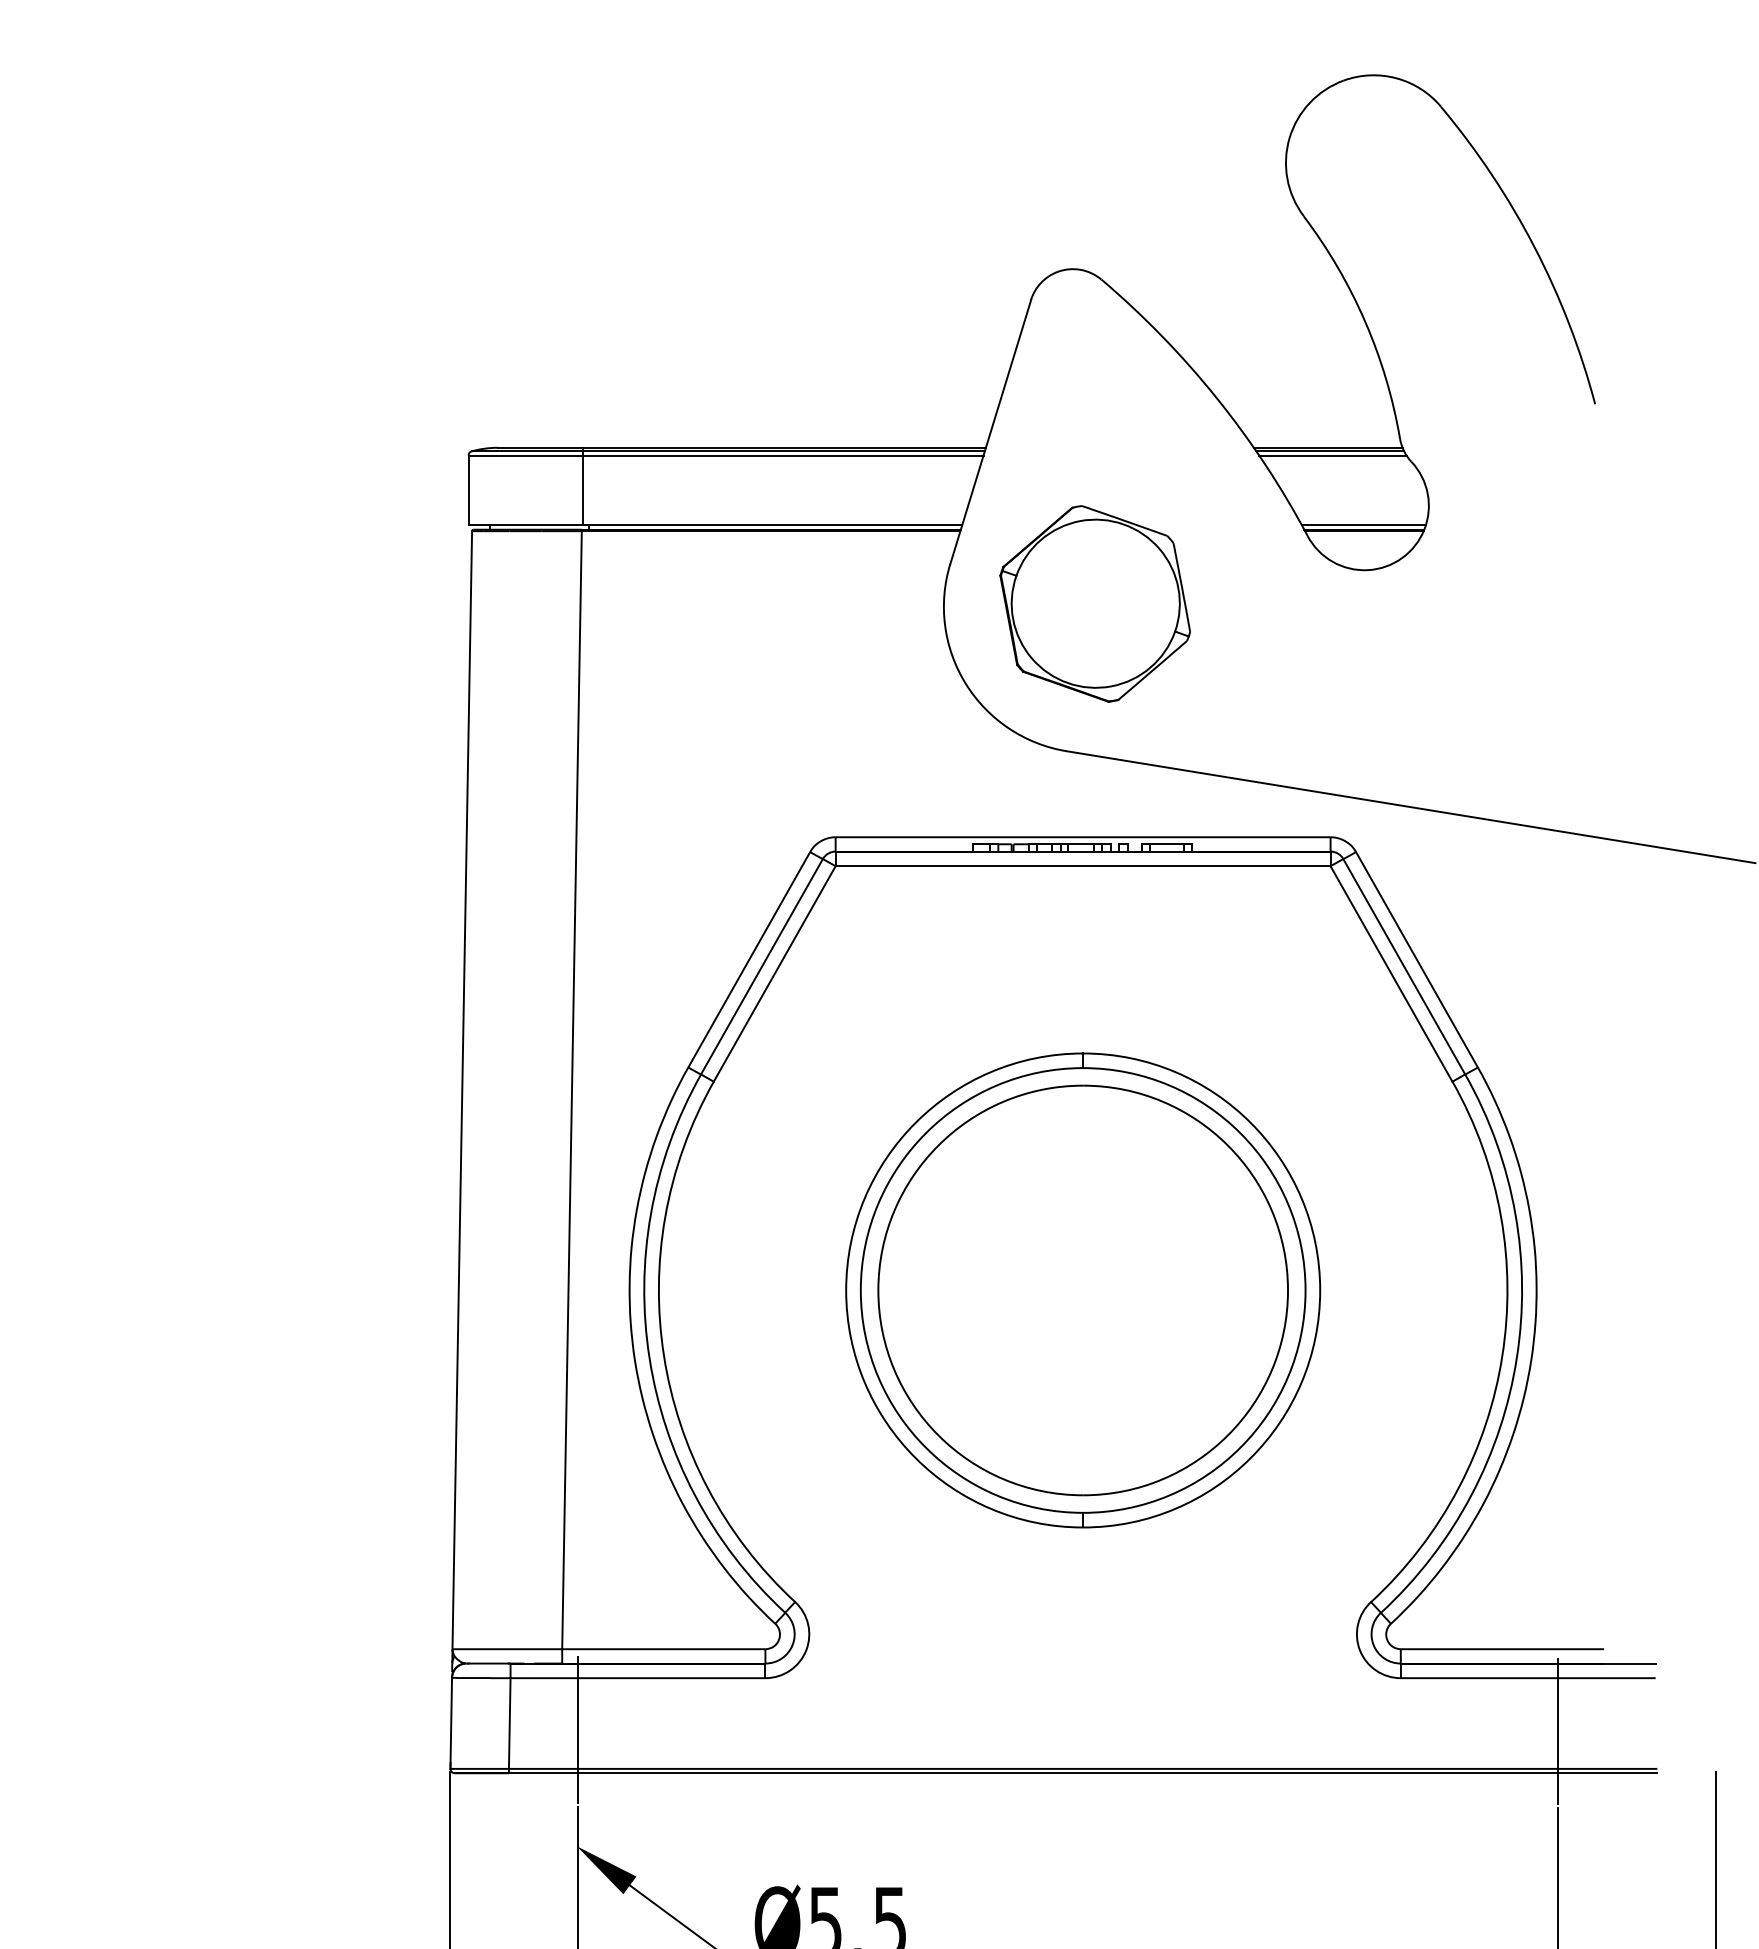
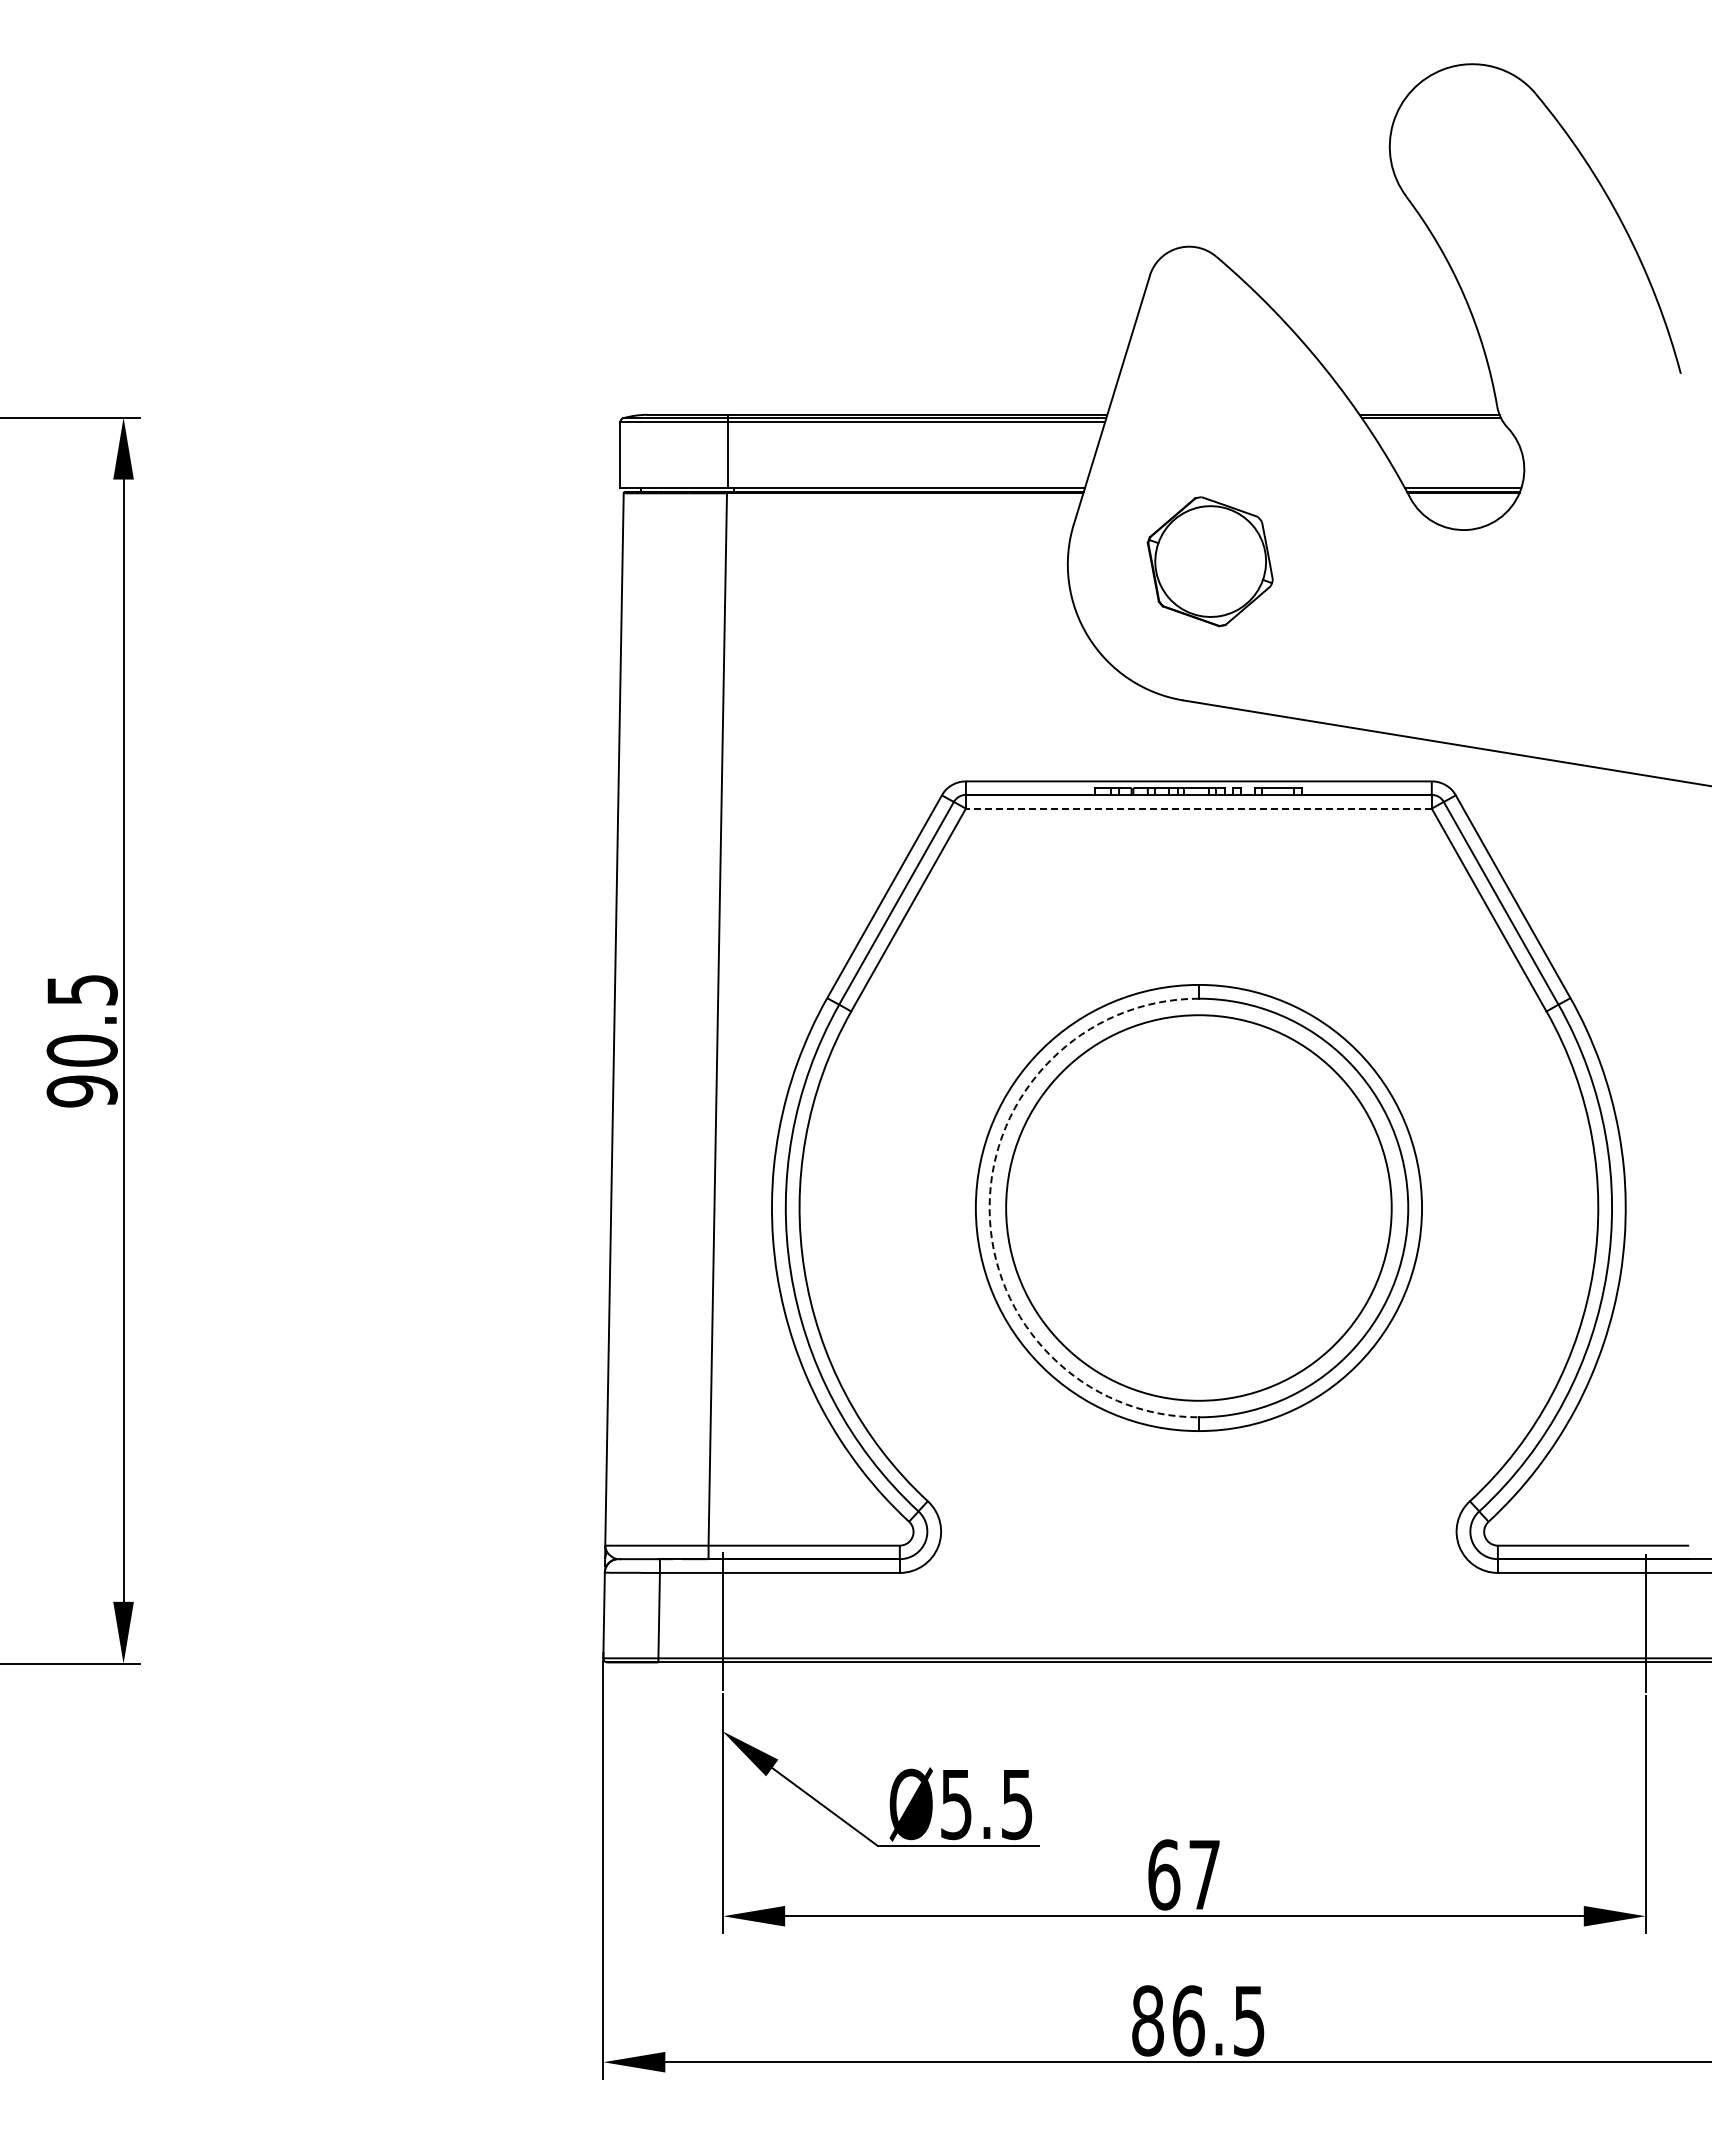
line: (1332, 455) -> (1433, 422), removed
part: (1095, 603) -> (1210, 561), size x0.7
line: (1082, 866) -> (1198, 808), solid -> dashed
arc: (860, 1290) -> (989, 1208), solid -> dashed

